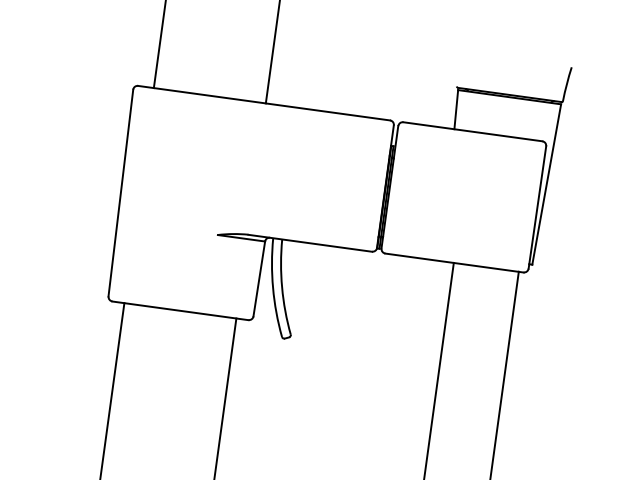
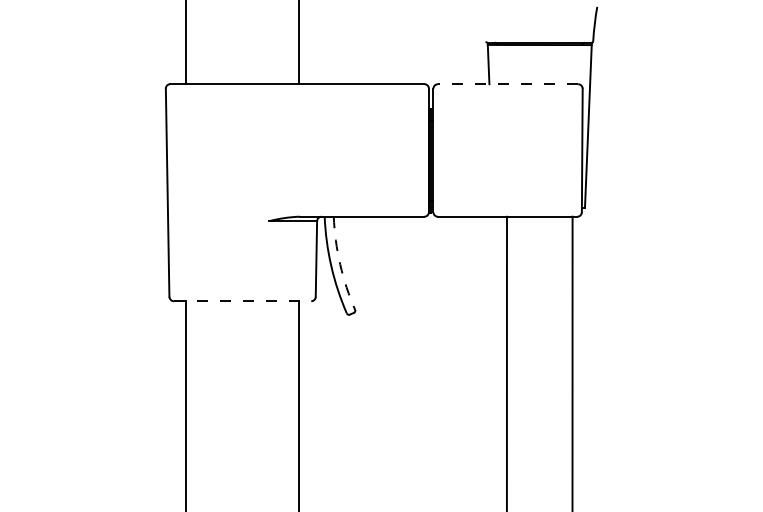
line: (472, 131) -> (507, 84), solid -> dashed
arc: (282, 287) -> (340, 264), solid -> dashed
line: (180, 310) -> (242, 301), solid -> dashed

